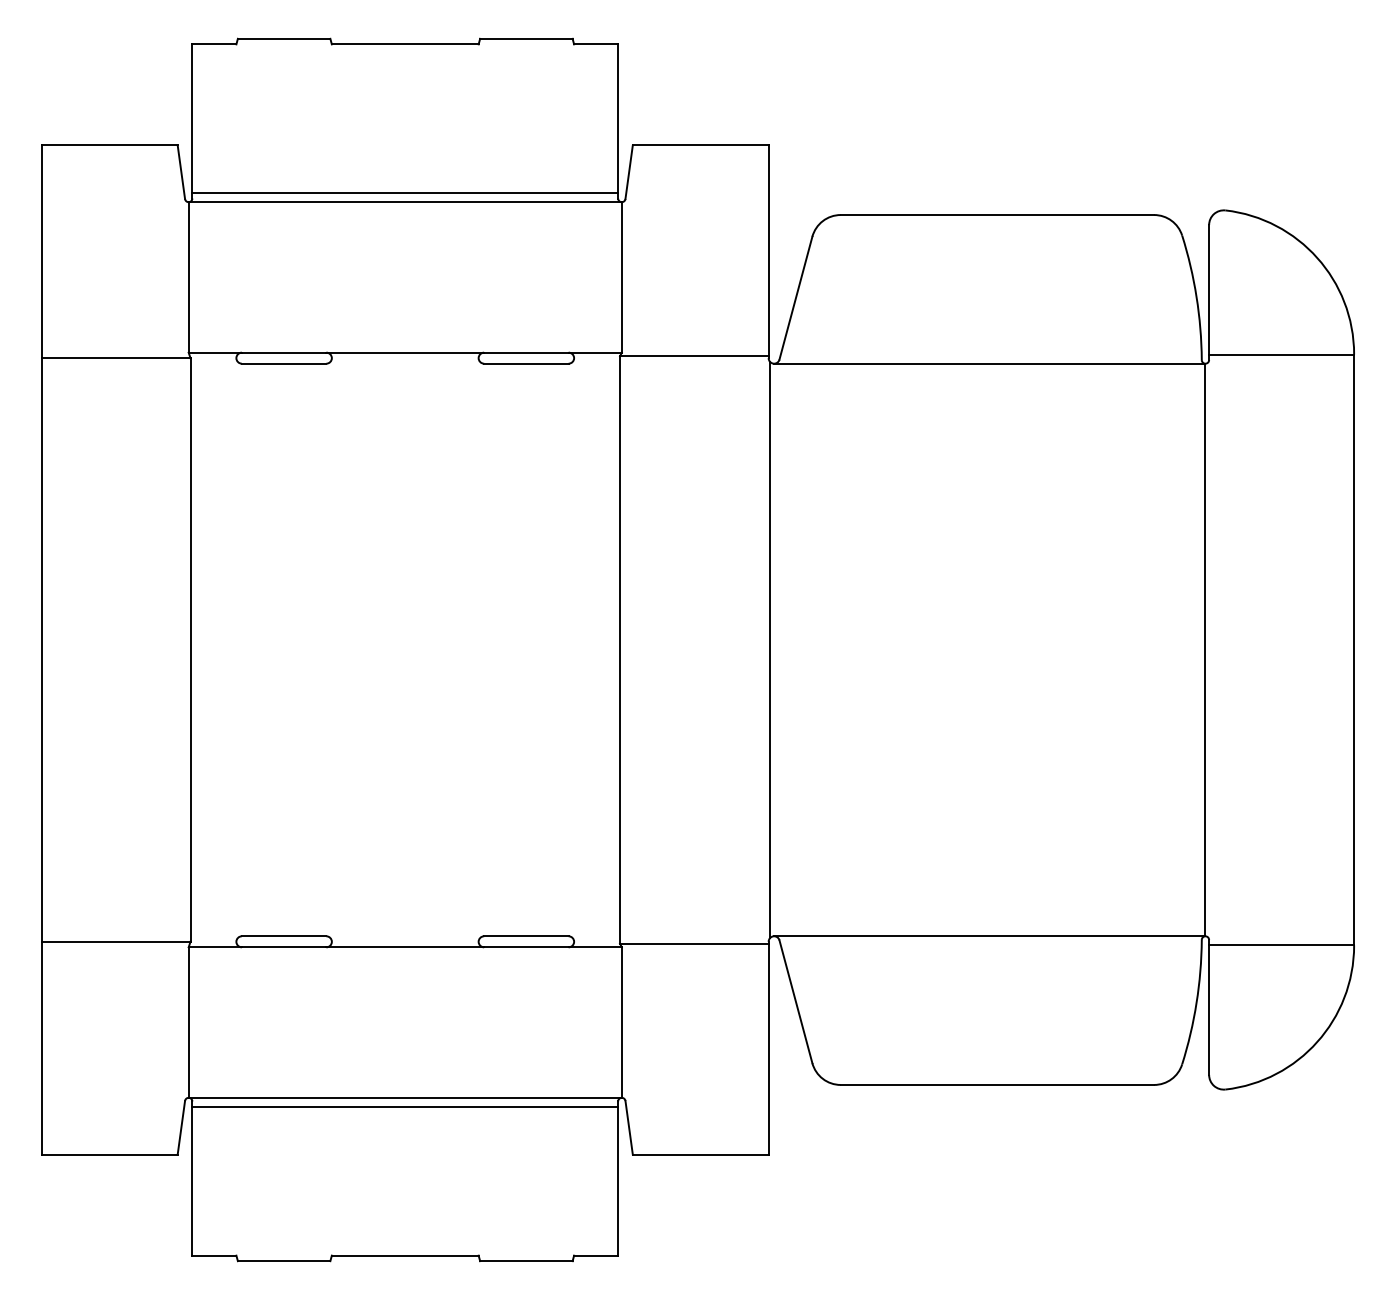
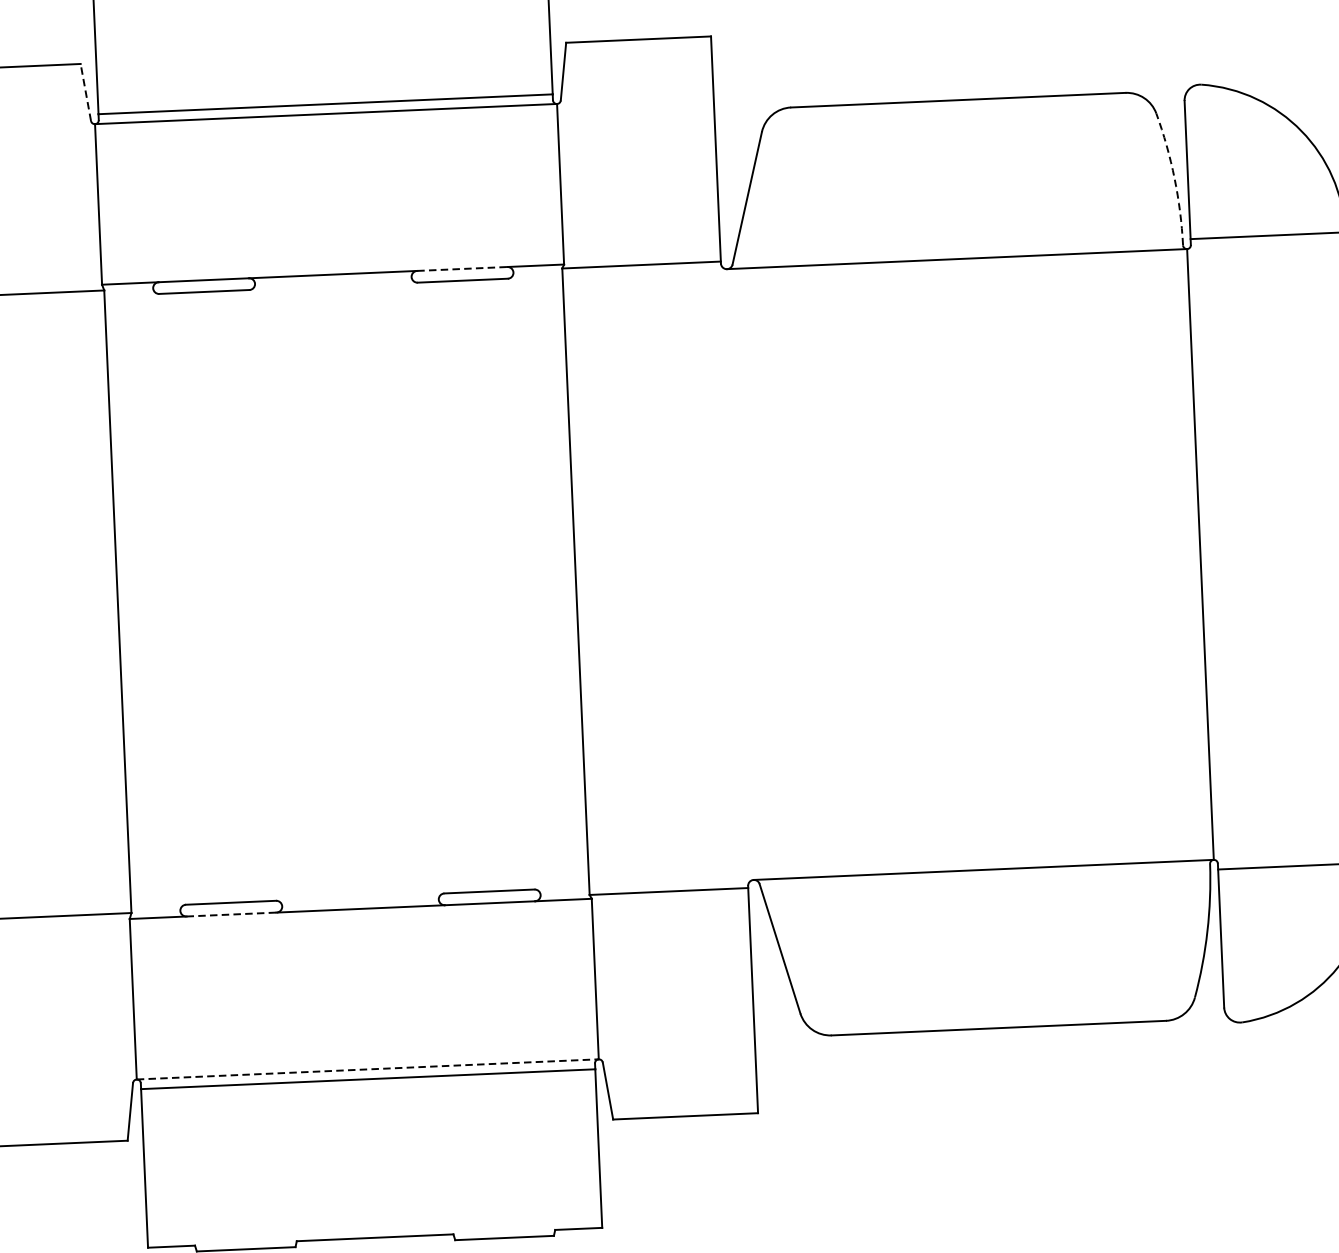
line: (181, 171) -> (85, 91), solid -> dashed
arc: (1196, 297) -> (1174, 178), solid -> dashed
line: (526, 352) -> (462, 268), solid -> dashed
line: (770, 649) -> (736, 574), removed
line: (284, 947) -> (231, 914), solid -> dashed
line: (405, 1097) -> (368, 1069), solid -> dashed

